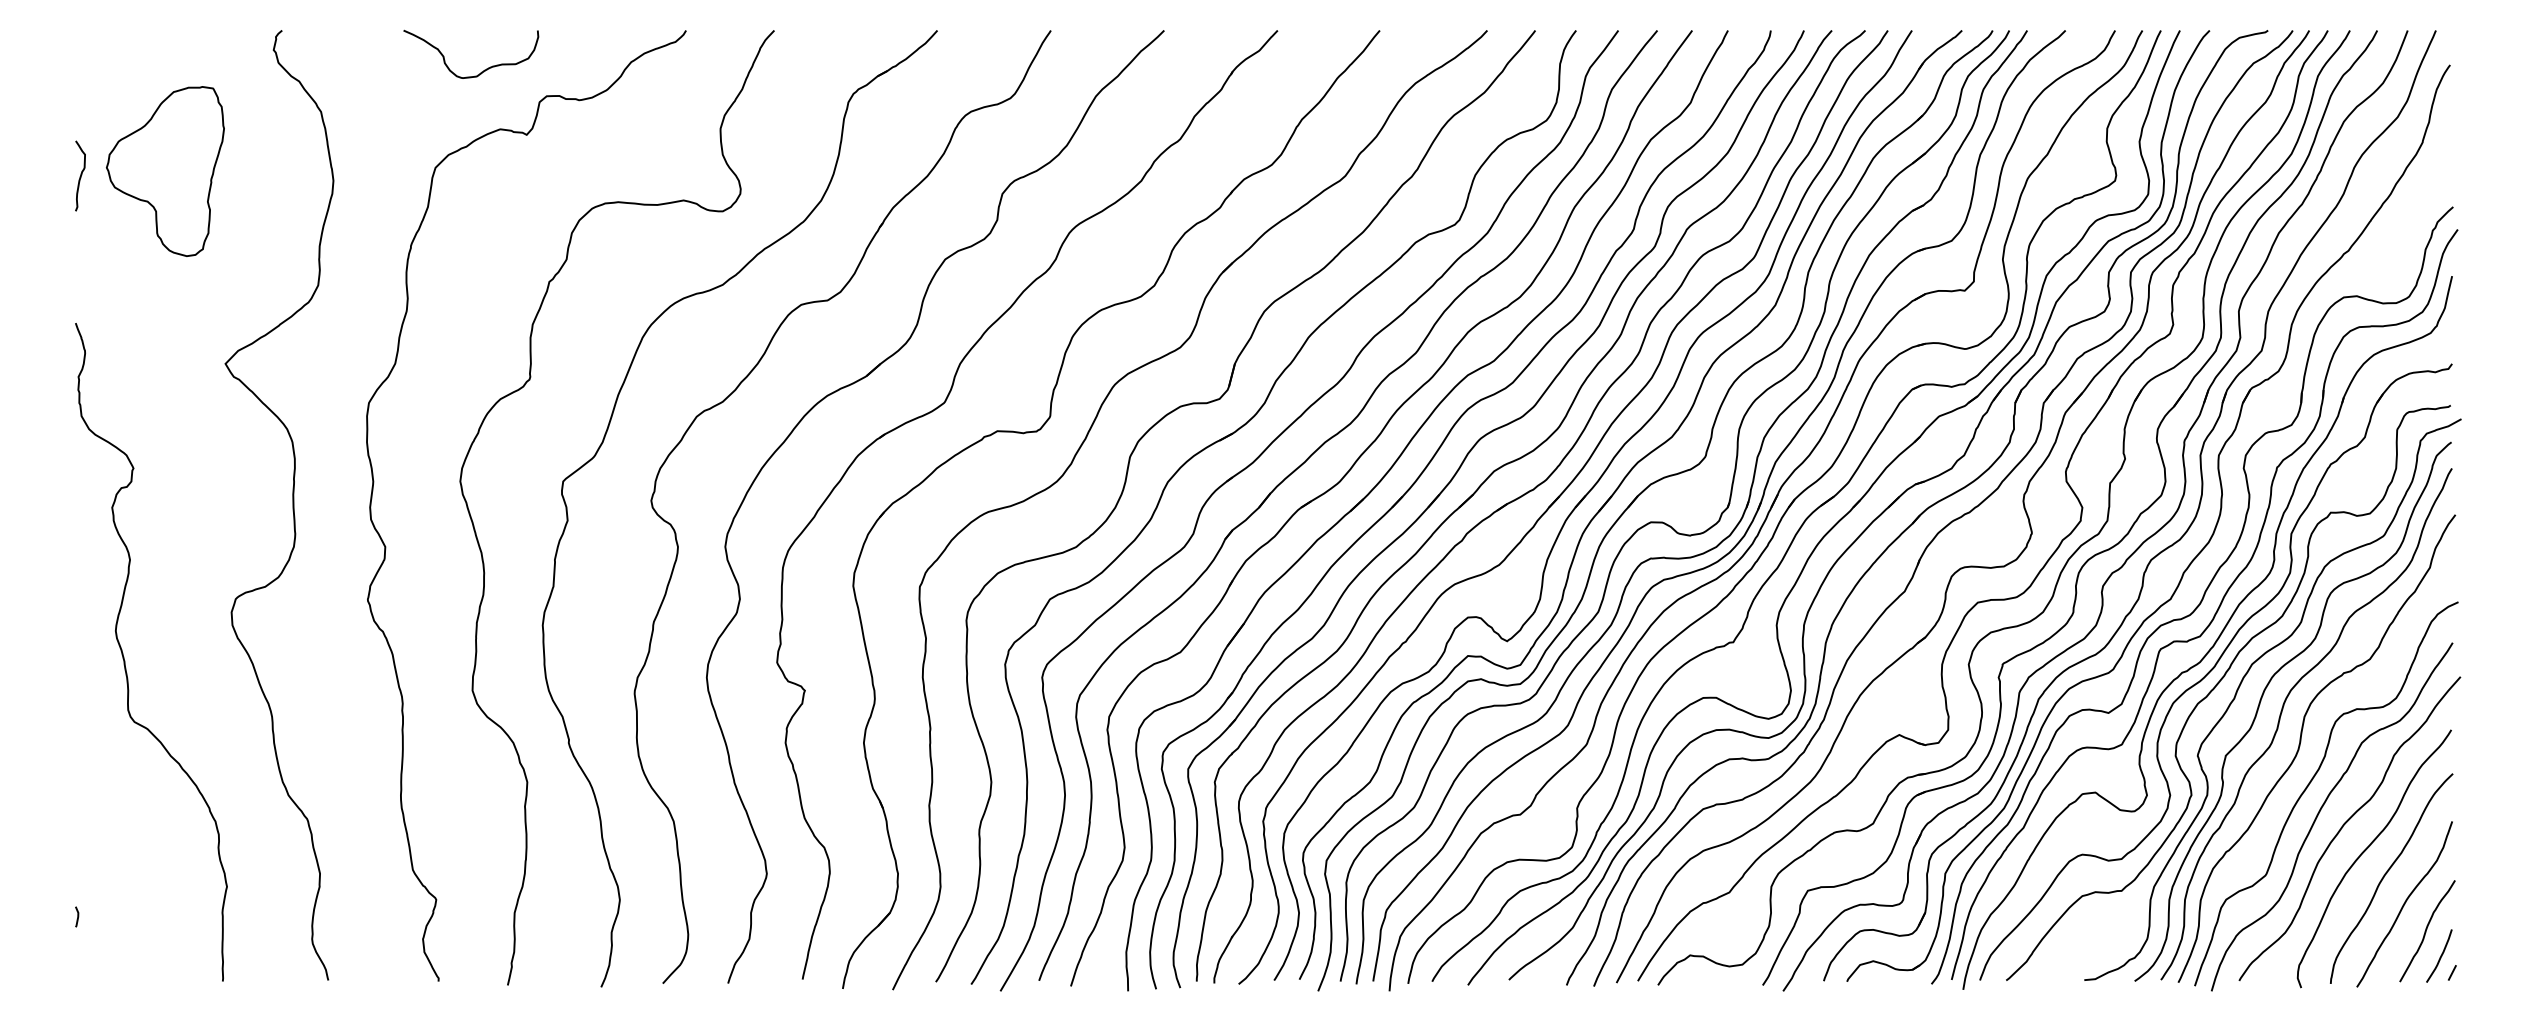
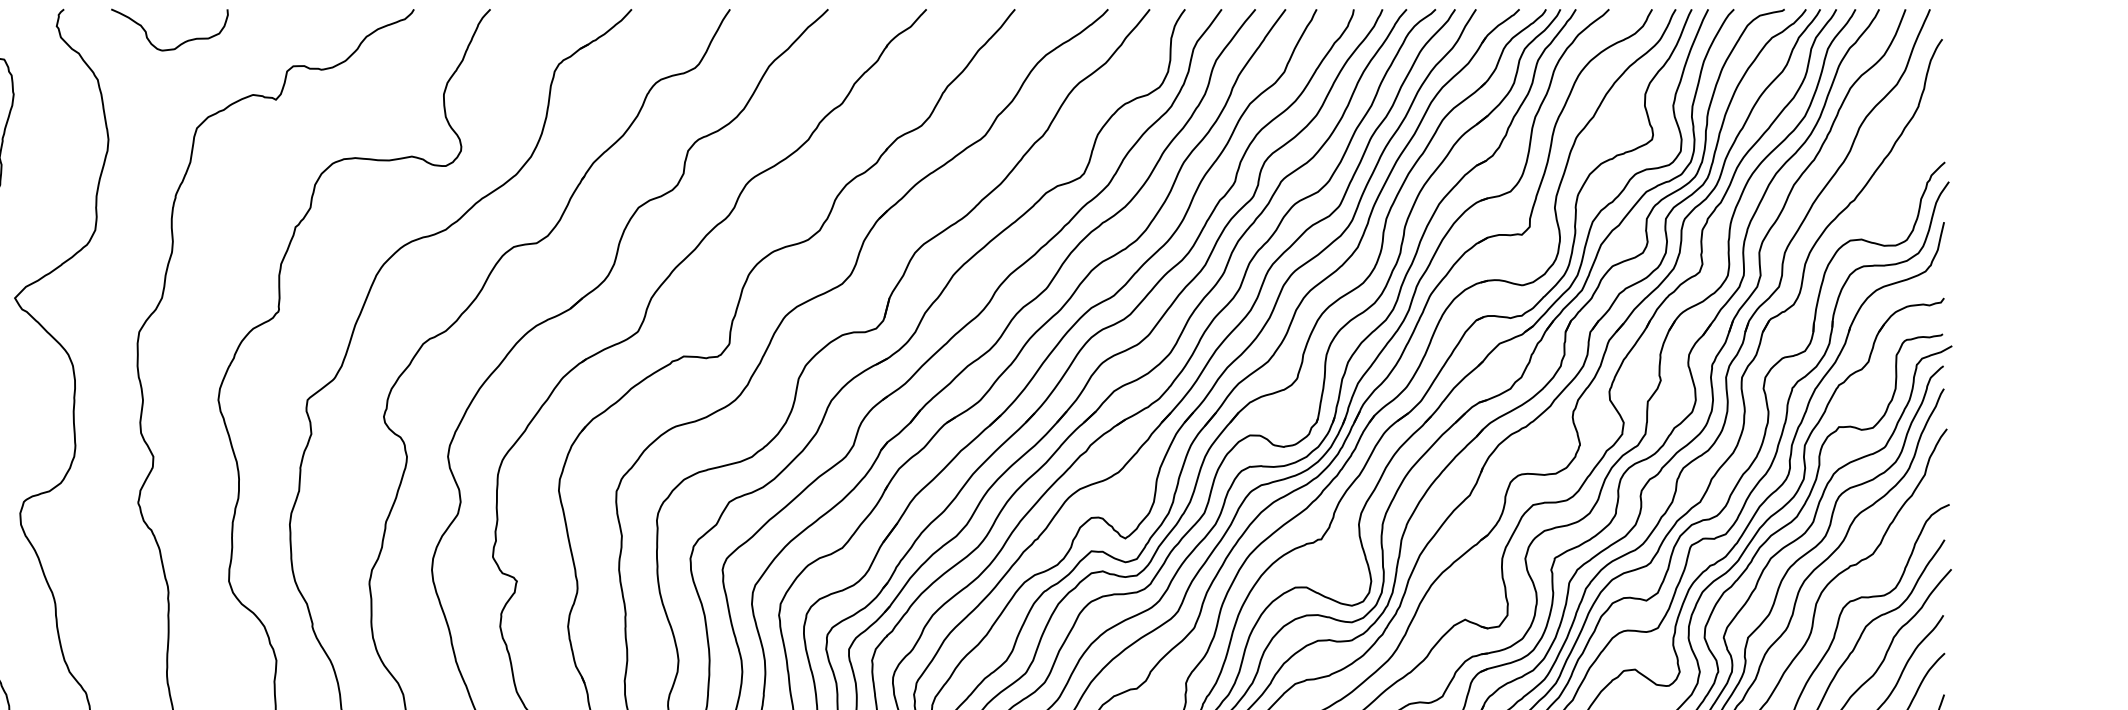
curve: (481, 71) -> (178, 44), moved

